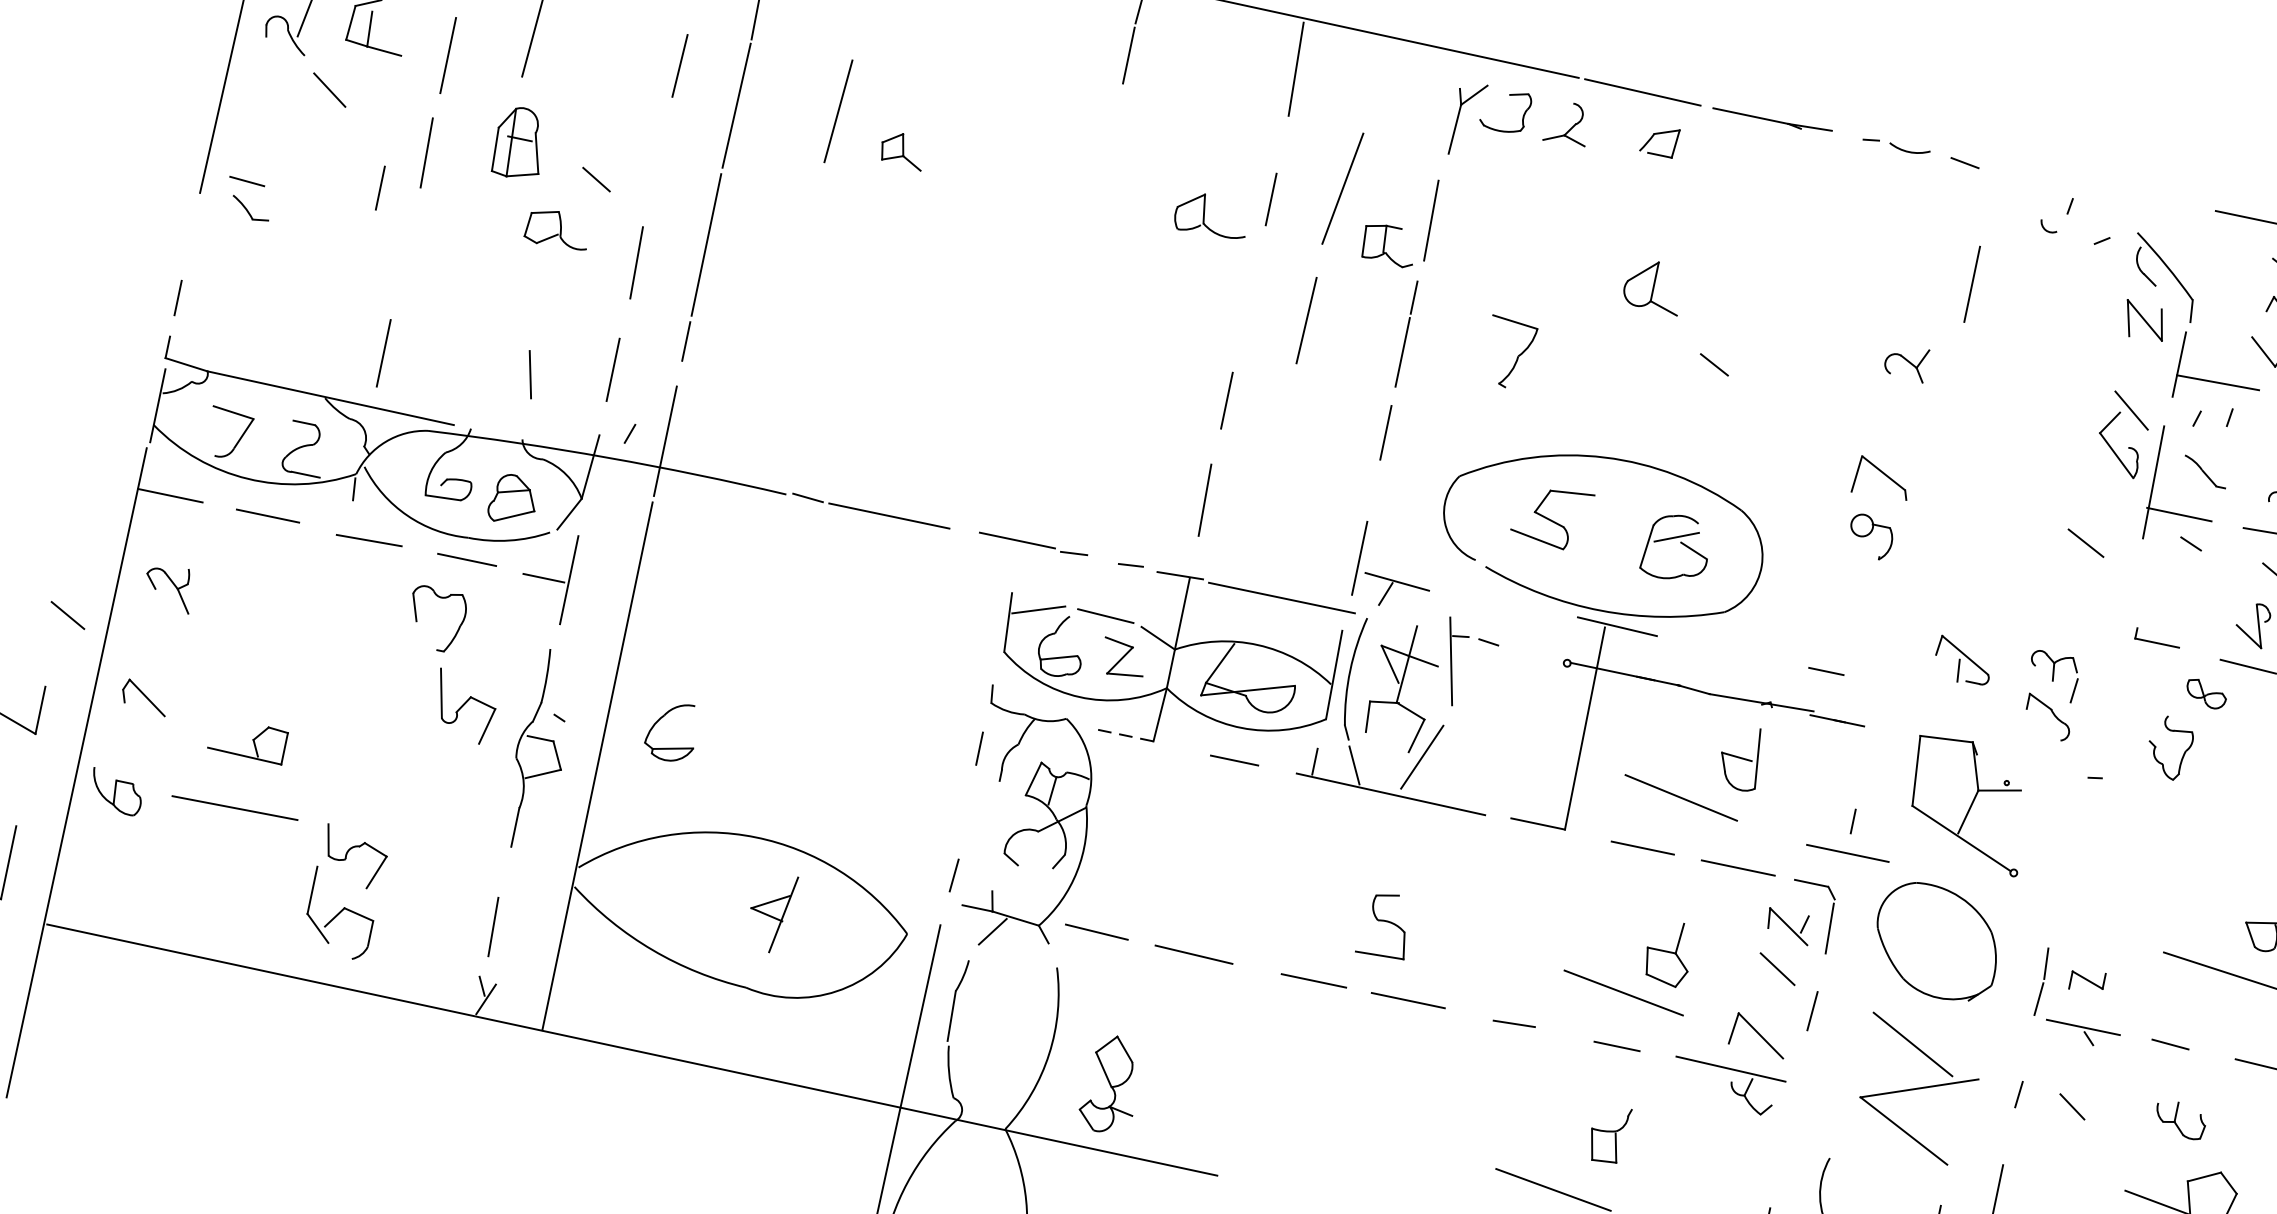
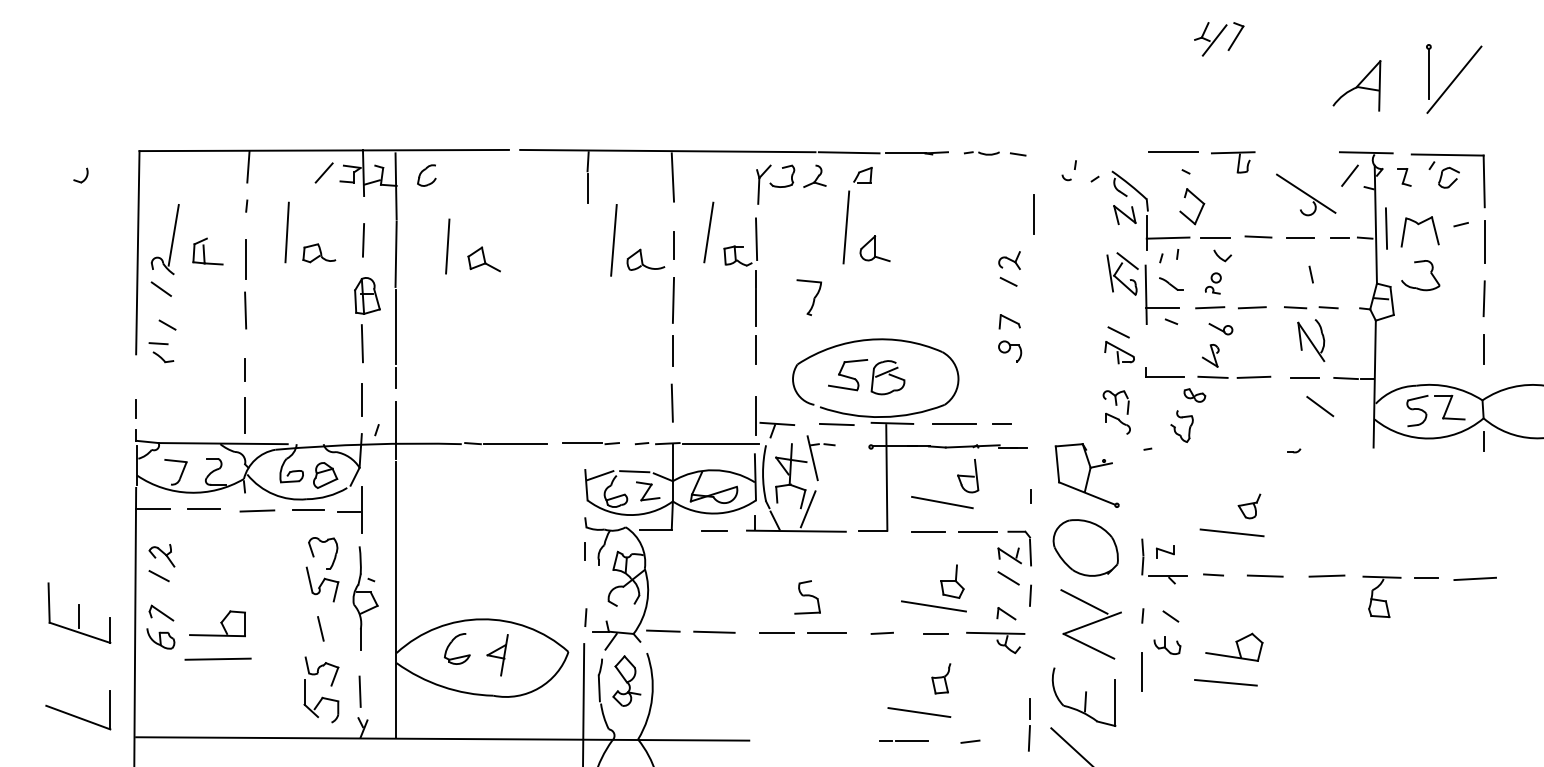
line: (328, 88) -> (160, 288), moved
part: (520, 142) -> (367, 295), moved
part: (901, 150) -> (483, 259), size x1.43
line: (1157, 165) -> (613, 240), added
line: (596, 178) -> (167, 324), moved
line: (379, 186) -> (244, 369), moved
part: (557, 230) -> (319, 253), moved
line: (1607, 234) -> (846, 227), added
line: (1306, 320) -> (673, 300), moved
line: (1714, 364) -> (1008, 281), moved
line: (529, 373) -> (320, 628), moved
line: (2093, 427) -> (1110, 273), added
part: (1881, 478) -> (1009, 321), size x0.71
part: (1676, 547) -> (887, 377), moved
line: (1510, 606) -> (836, 424), added
line: (66, 615) -> (158, 576), moved
part: (418, 619) -> (314, 555), moved
part: (2157, 638) -> (1164, 372), size x1.67
part: (1963, 661) -> (1119, 352), moved
part: (663, 718) -> (451, 643), moved
line: (1124, 735) -> (656, 529), dashed -> solid
part: (248, 739) -> (217, 623), size x1.43
part: (115, 791) -> (160, 638), moved
line: (1847, 852) -> (954, 423), moved
part: (345, 905) -> (322, 696), moved
part: (1759, 1035) -> (1006, 613), size x0.62
part: (1111, 1083) -> (626, 680), moved
part: (2180, 1119) -> (1167, 645), moved

